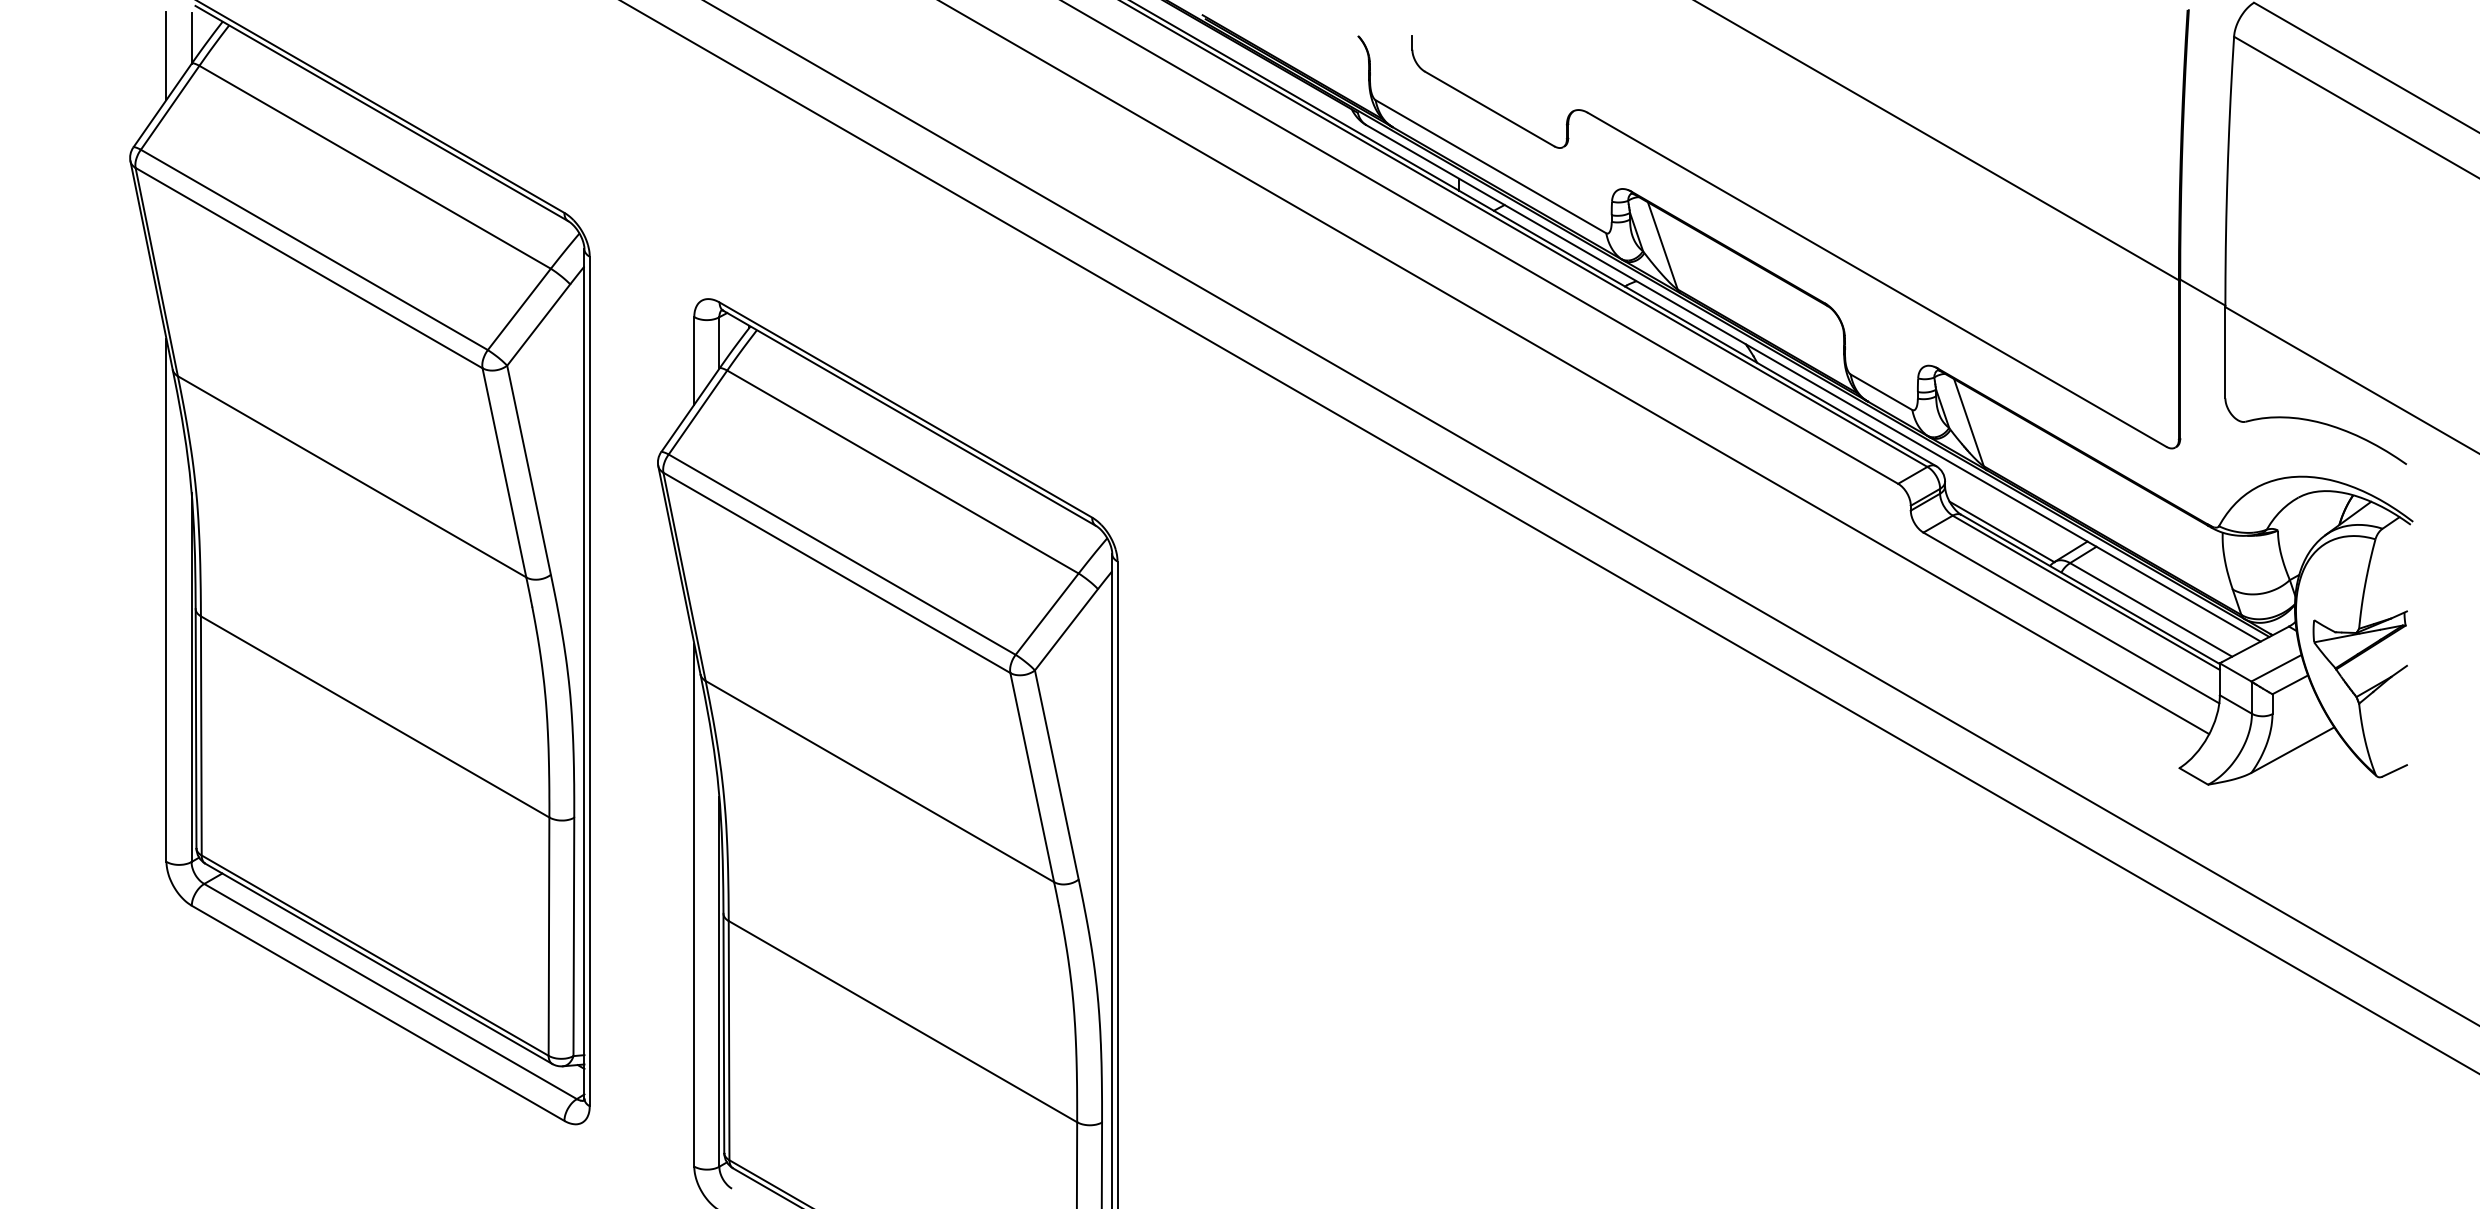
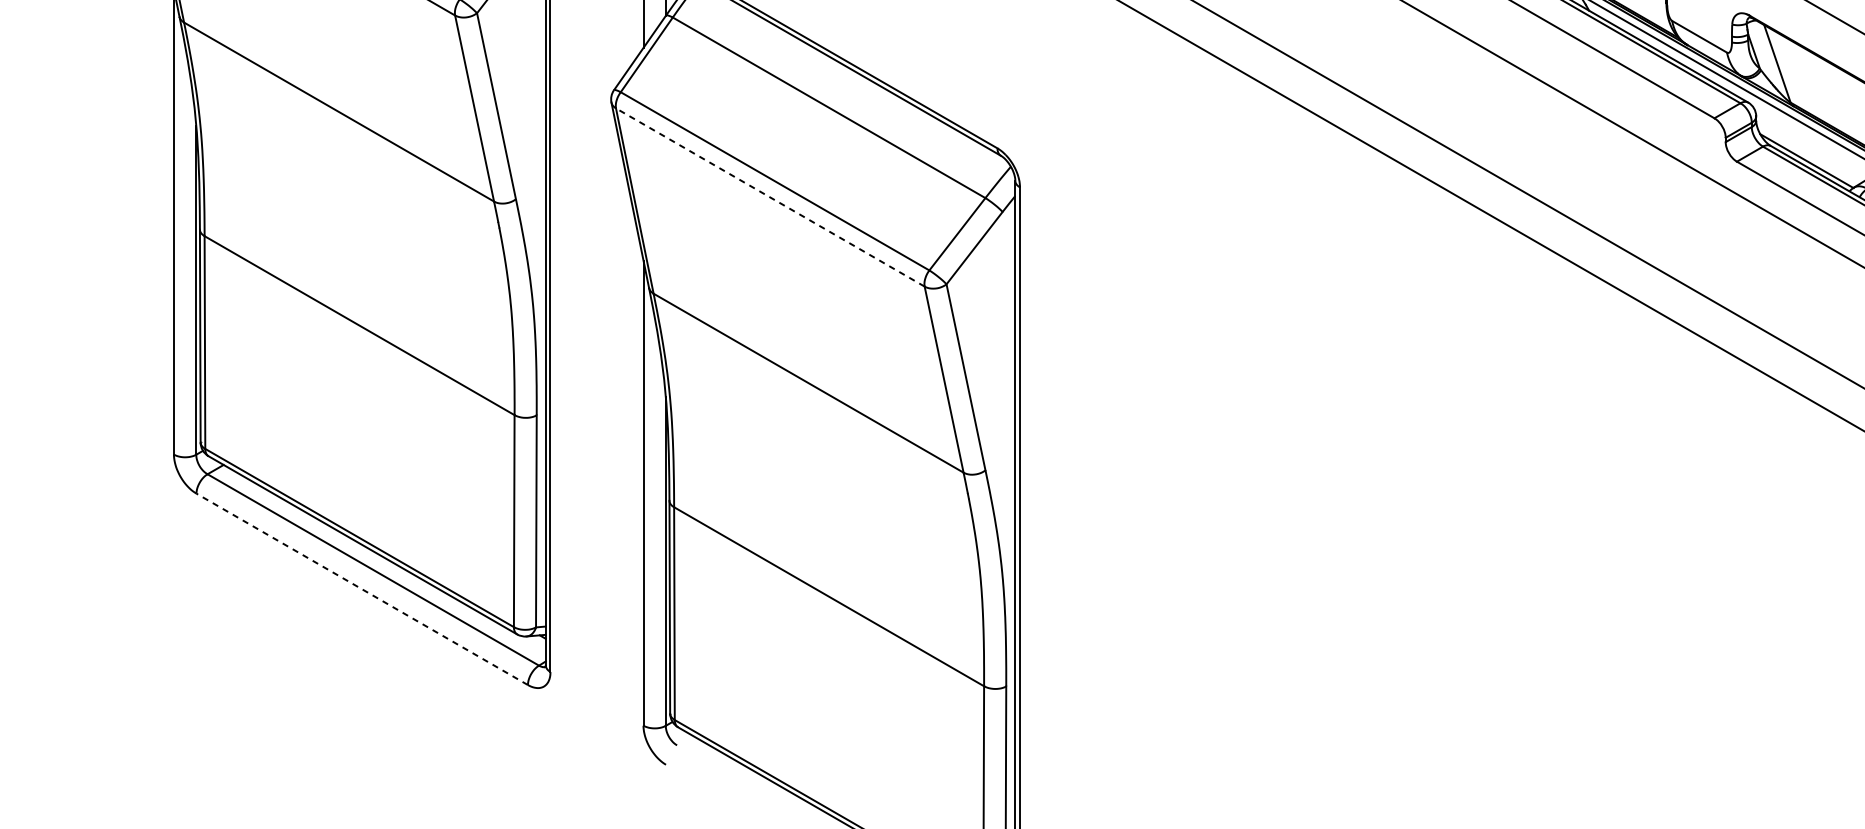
line: (836, 572) -> (770, 197), solid -> dashed
line: (377, 1013) -> (361, 589), solid -> dashed

